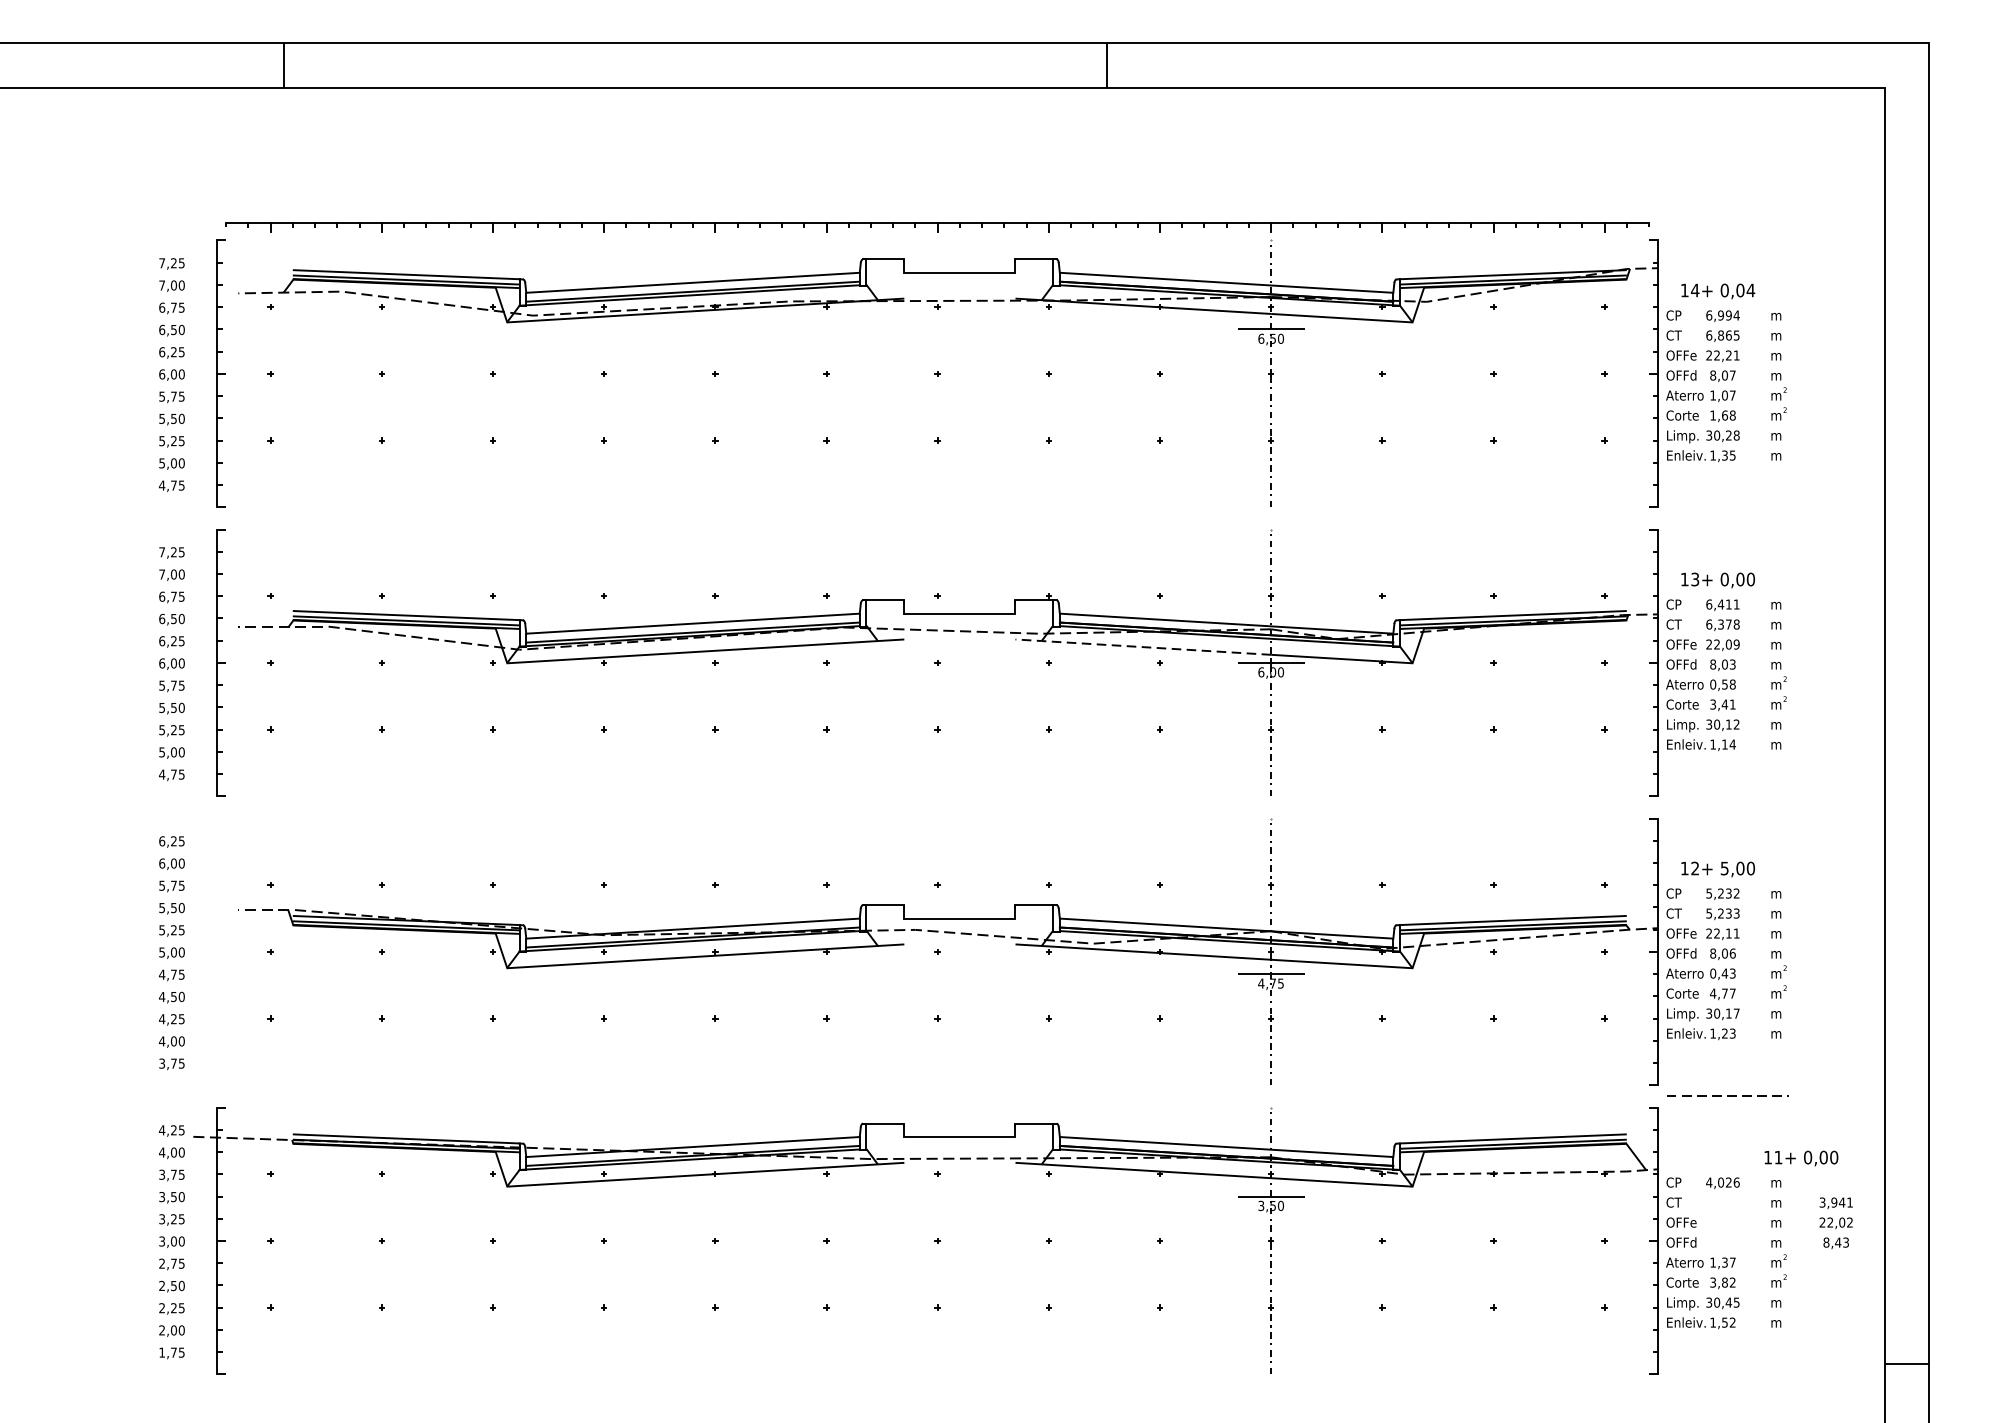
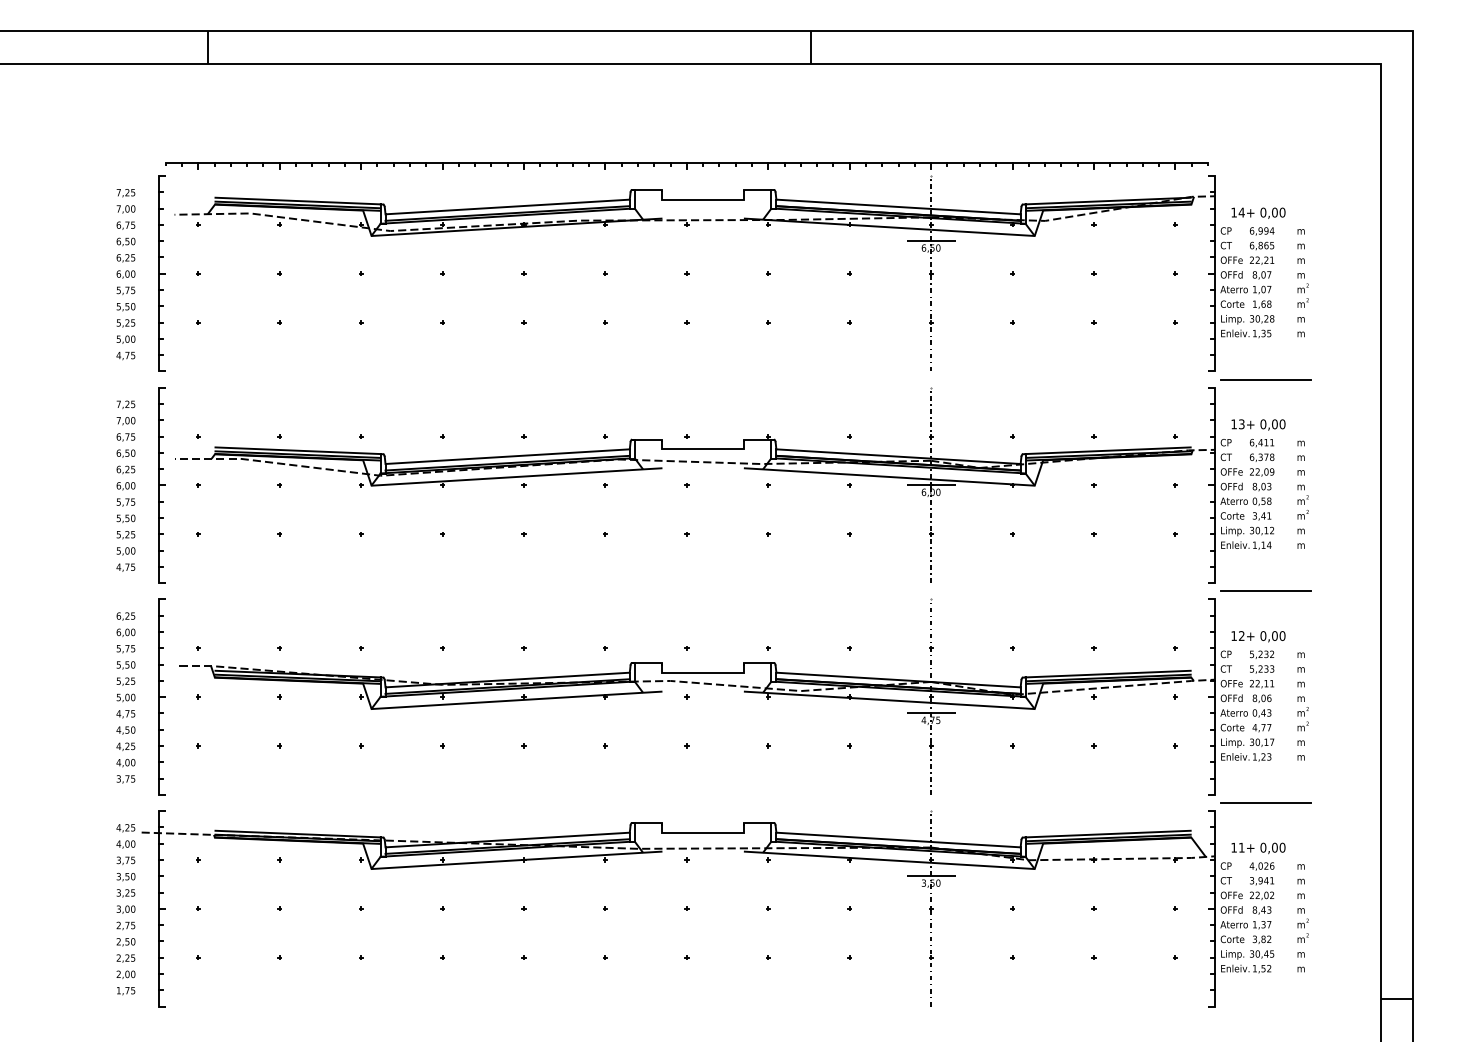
text: (1750, 290) -> (1282, 212), 0,04 -> 0,00
line: (1727, 518) -> (1265, 379), added
line: (1141, 646) -> (836, 473), dashed -> solid
line: (1727, 807) -> (1265, 591), added
text: (1724, 867) -> (1263, 635), 5,00 -> 0,00
part: (220, 951) -> (161, 696), added
line: (1727, 1095) -> (1265, 802), dashed -> solid
text: (1801, 1158) -> (1258, 848), moved
text: (1836, 1222) -> (1262, 895), moved

